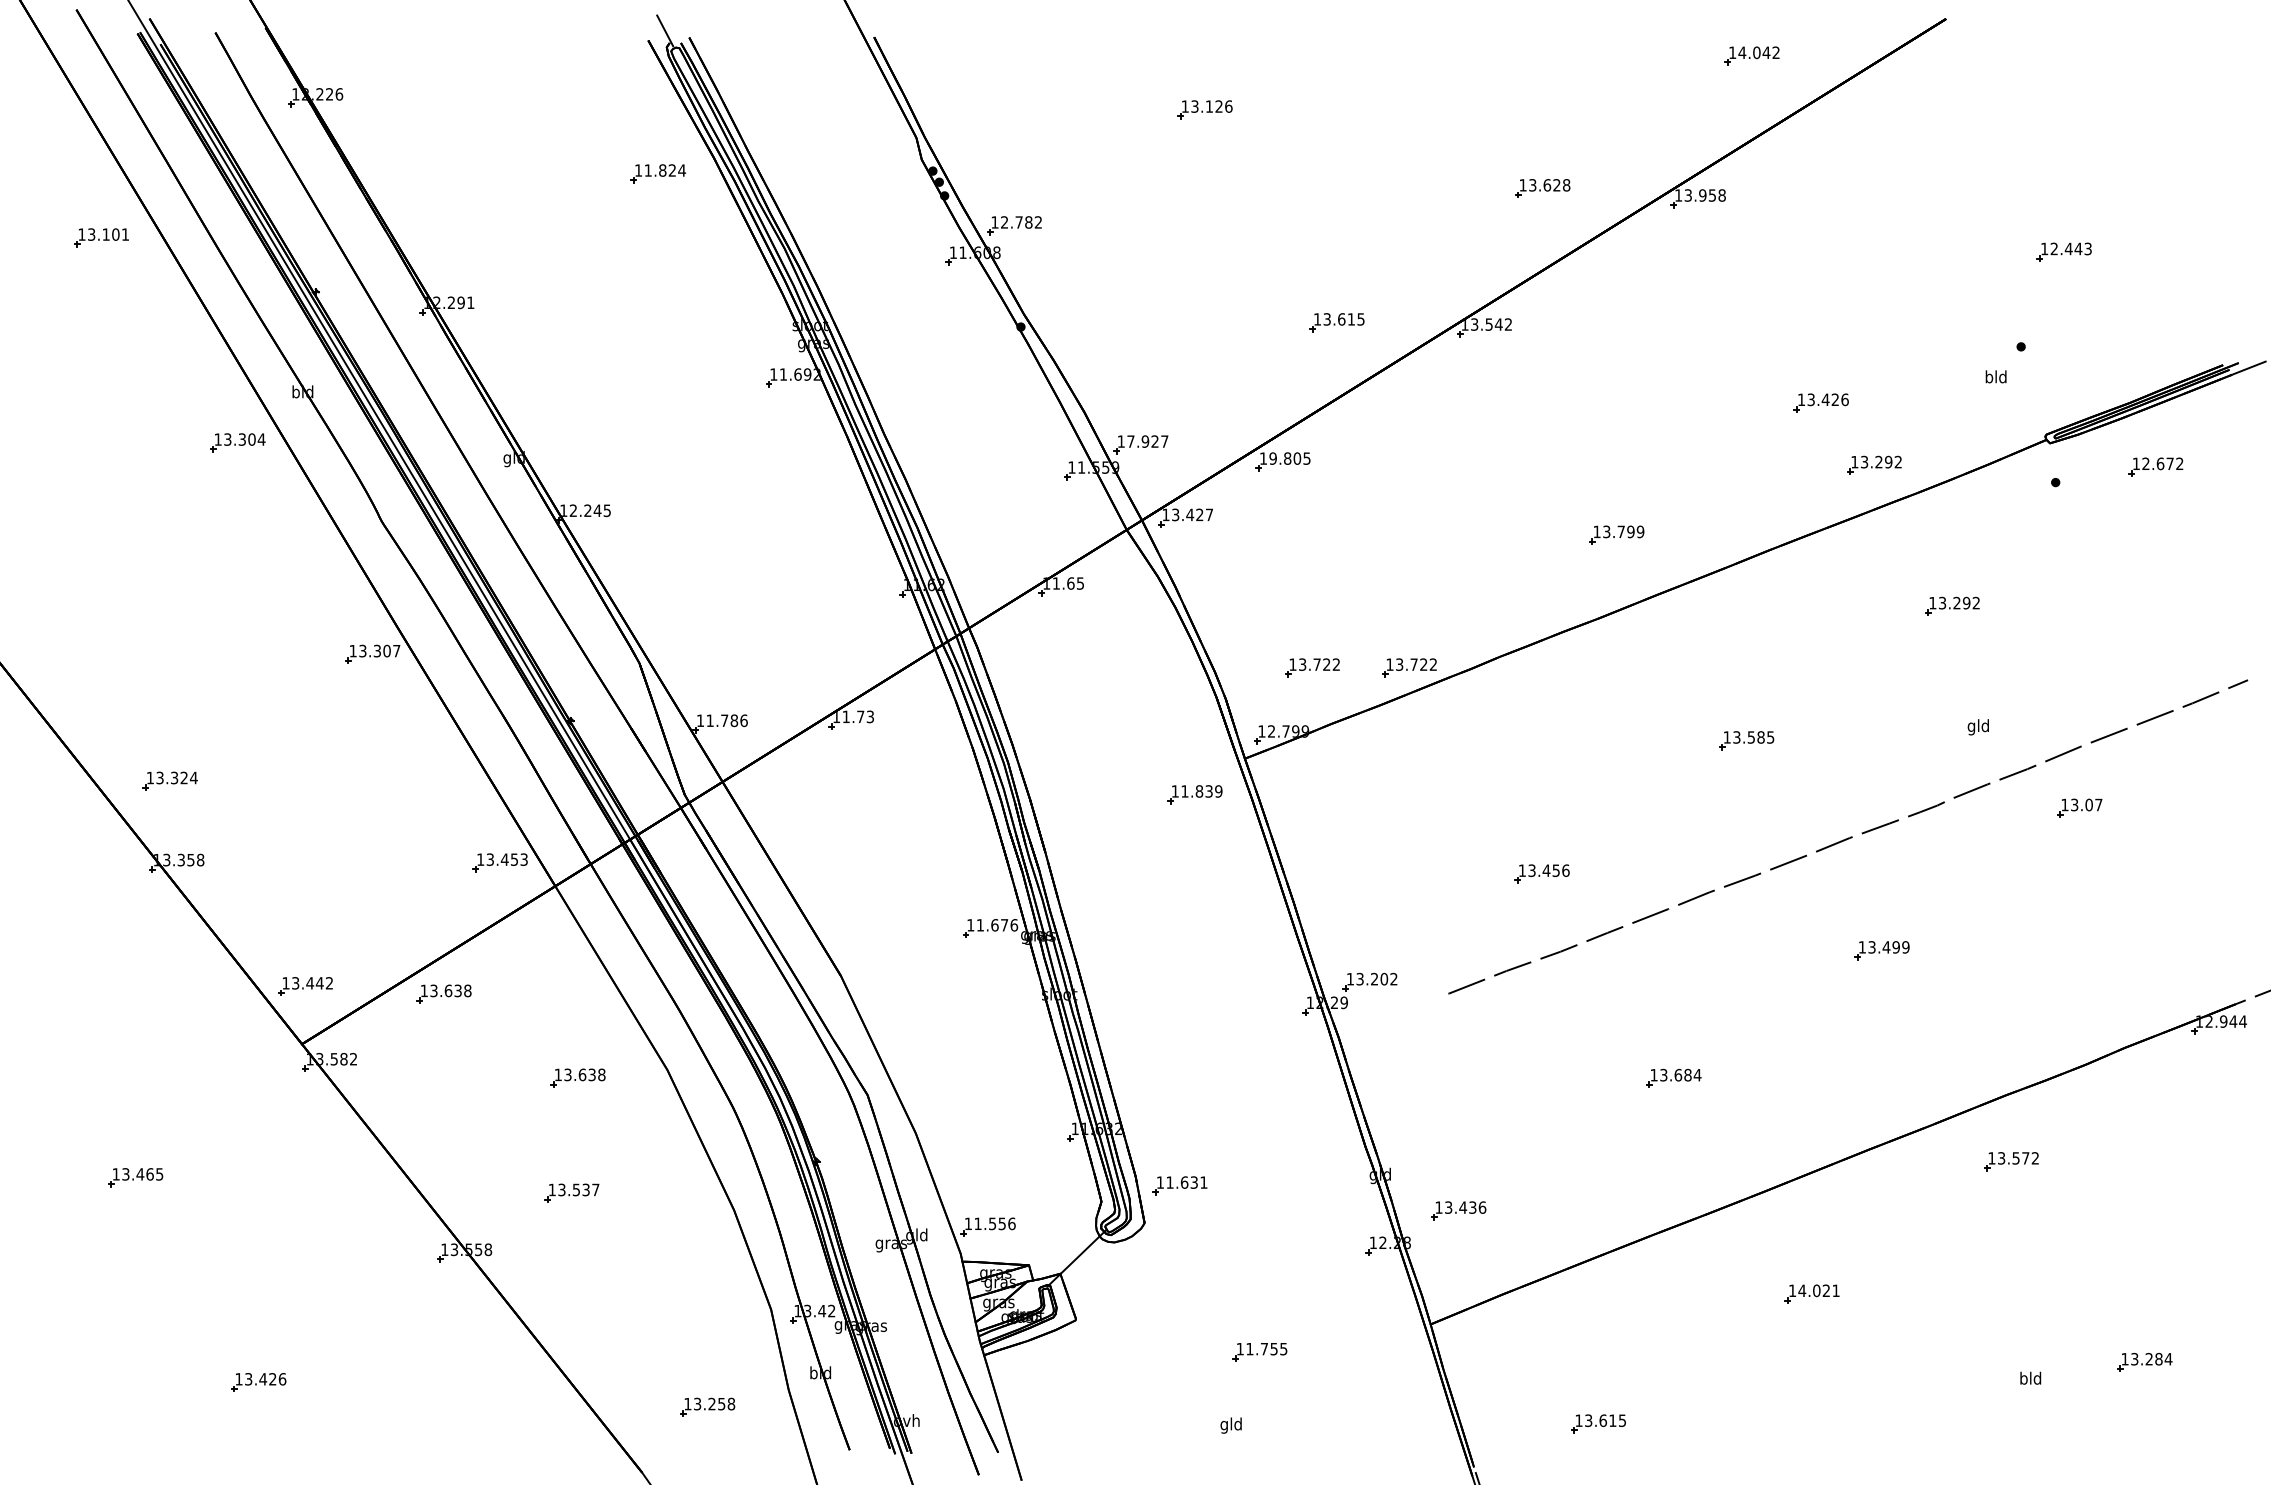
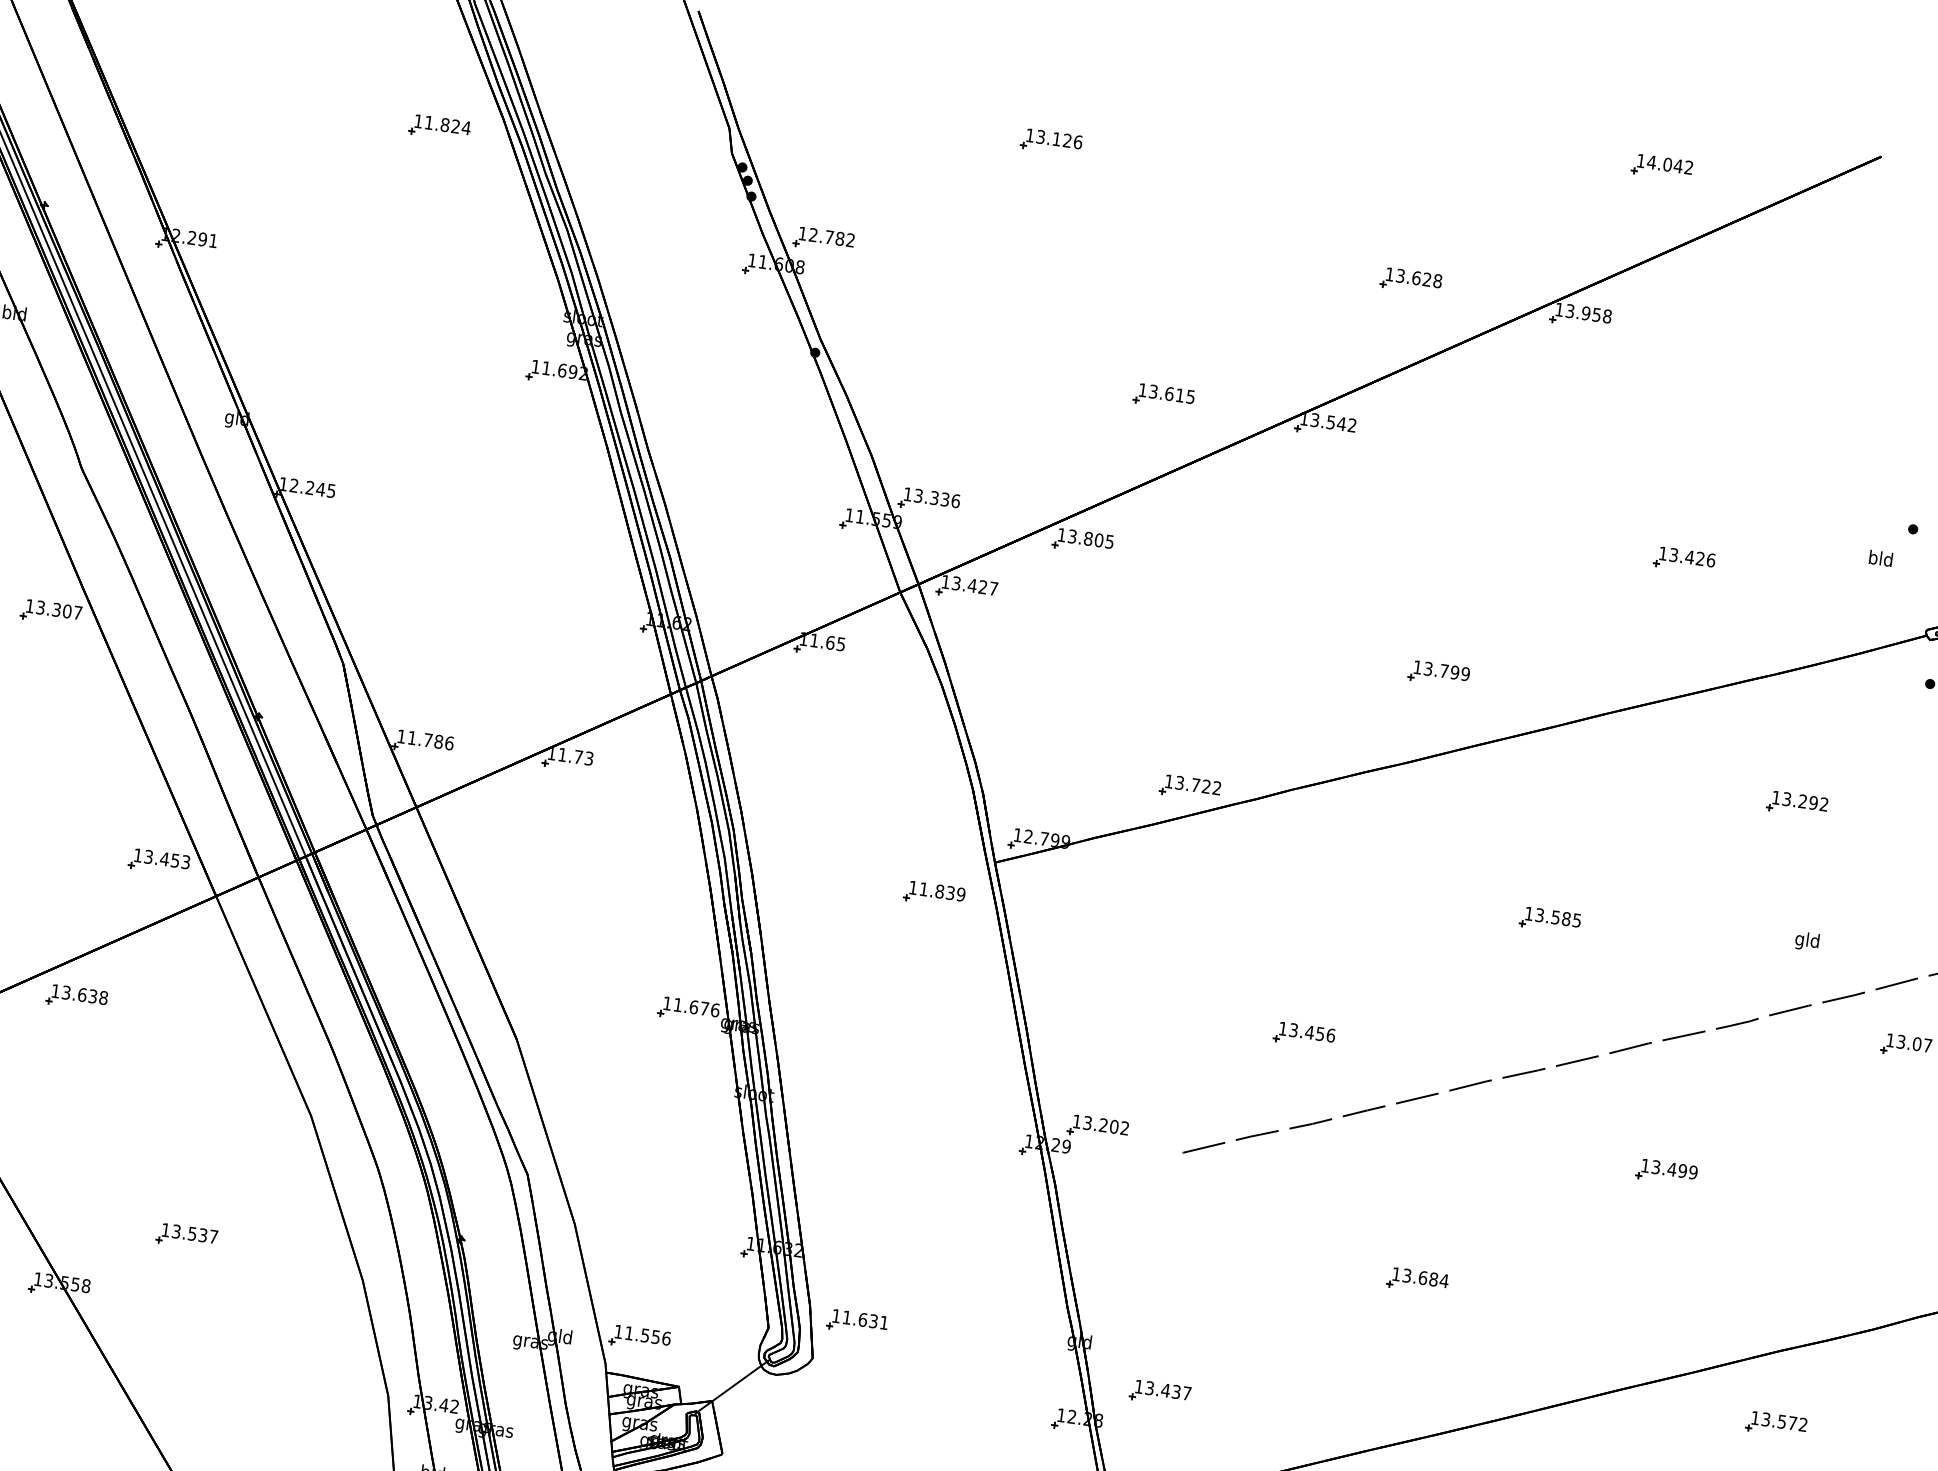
text: (1147, 441) -> (936, 498), 17.927 -> 13.336
text: (1272, 458) -> (1071, 536), 19.805 -> 13.805
part: (1874, 464) -> (1733, 636), removed
part: (1312, 667) -> (1083, 772), removed
part: (577, 1077) -> (210, 1110), removed
text: (1482, 1207) -> (1187, 1393), 13.436 -> 13.437

